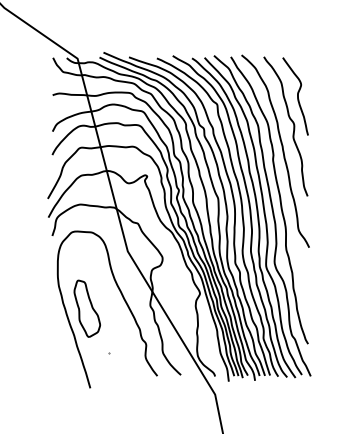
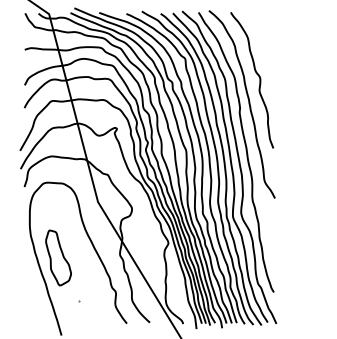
curve: (297, 96) -> (263, 51), removed

